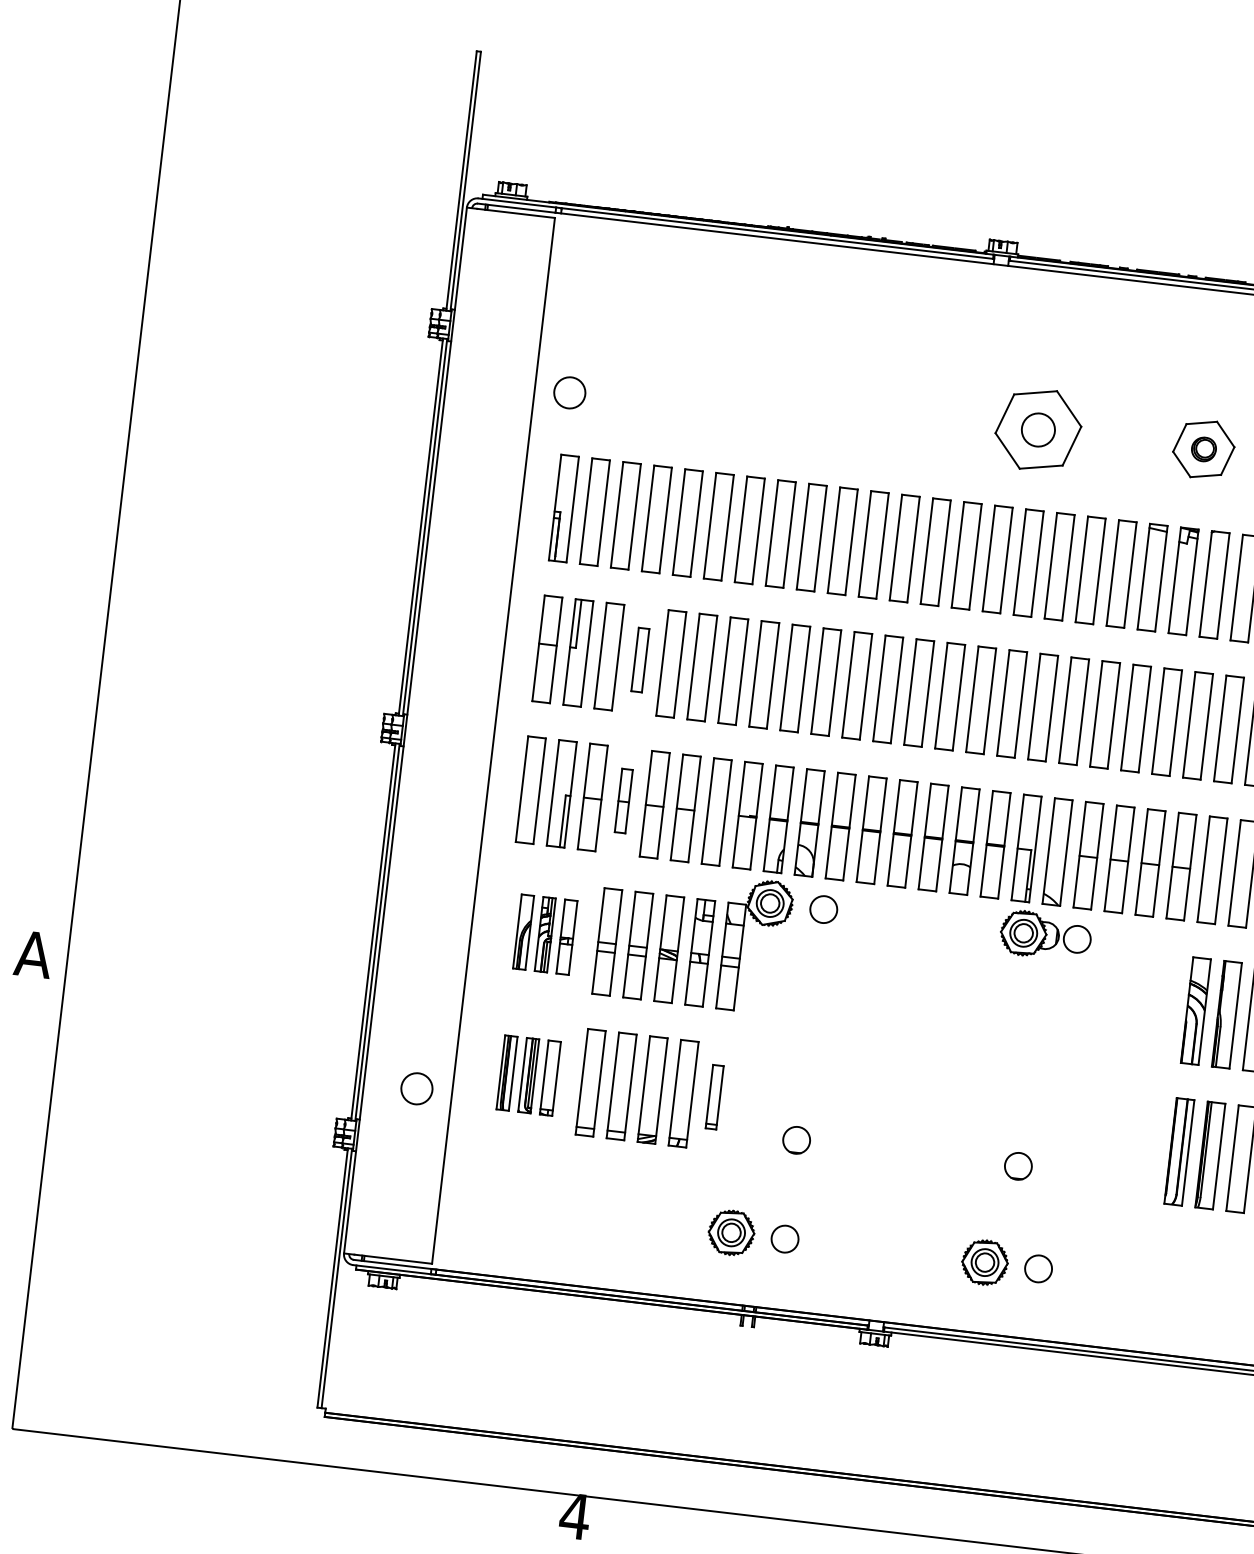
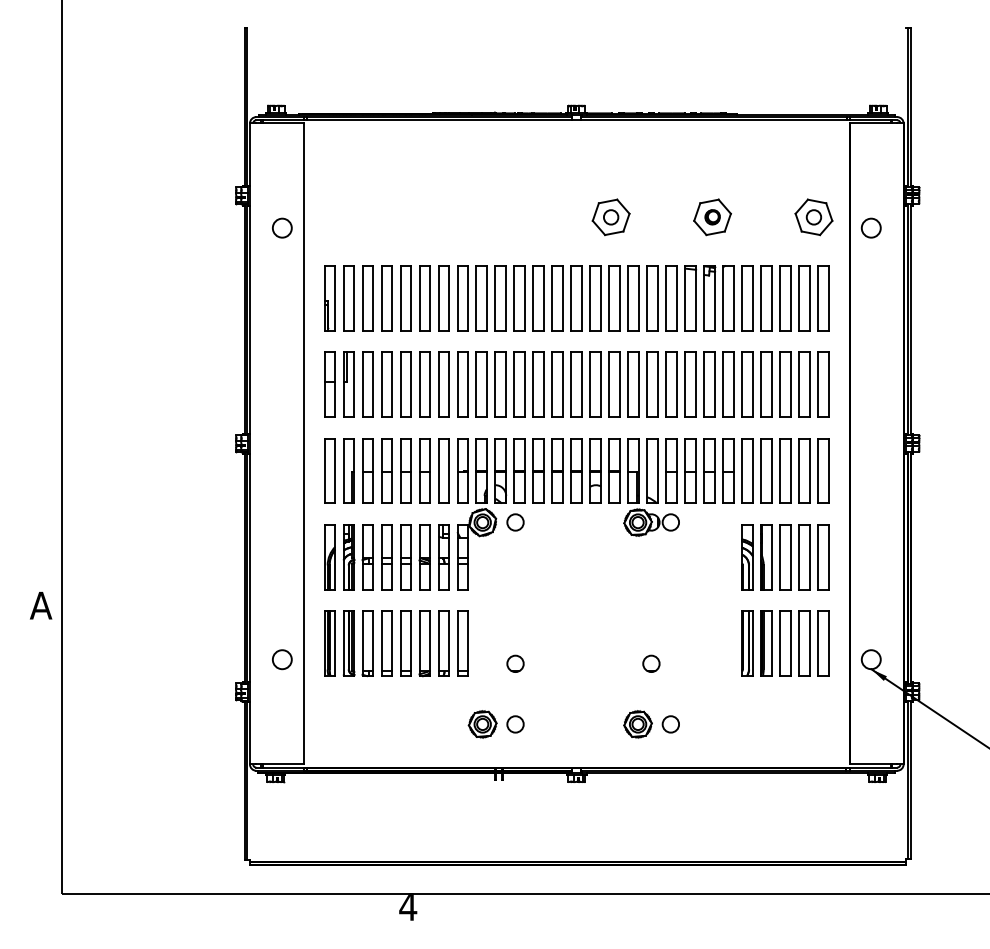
circle: (570, 391) -> (282, 227), moved
part: (1037, 430) -> (610, 217), size x0.71
part: (639, 659) -> (386, 384), size x1.67
part: (623, 800) -> (386, 470), size x1.67
part: (544, 934) -> (348, 557), size x1.43
part: (528, 1075) -> (348, 643), size x1.43
part: (714, 1096) -> (462, 643), size x1.67

